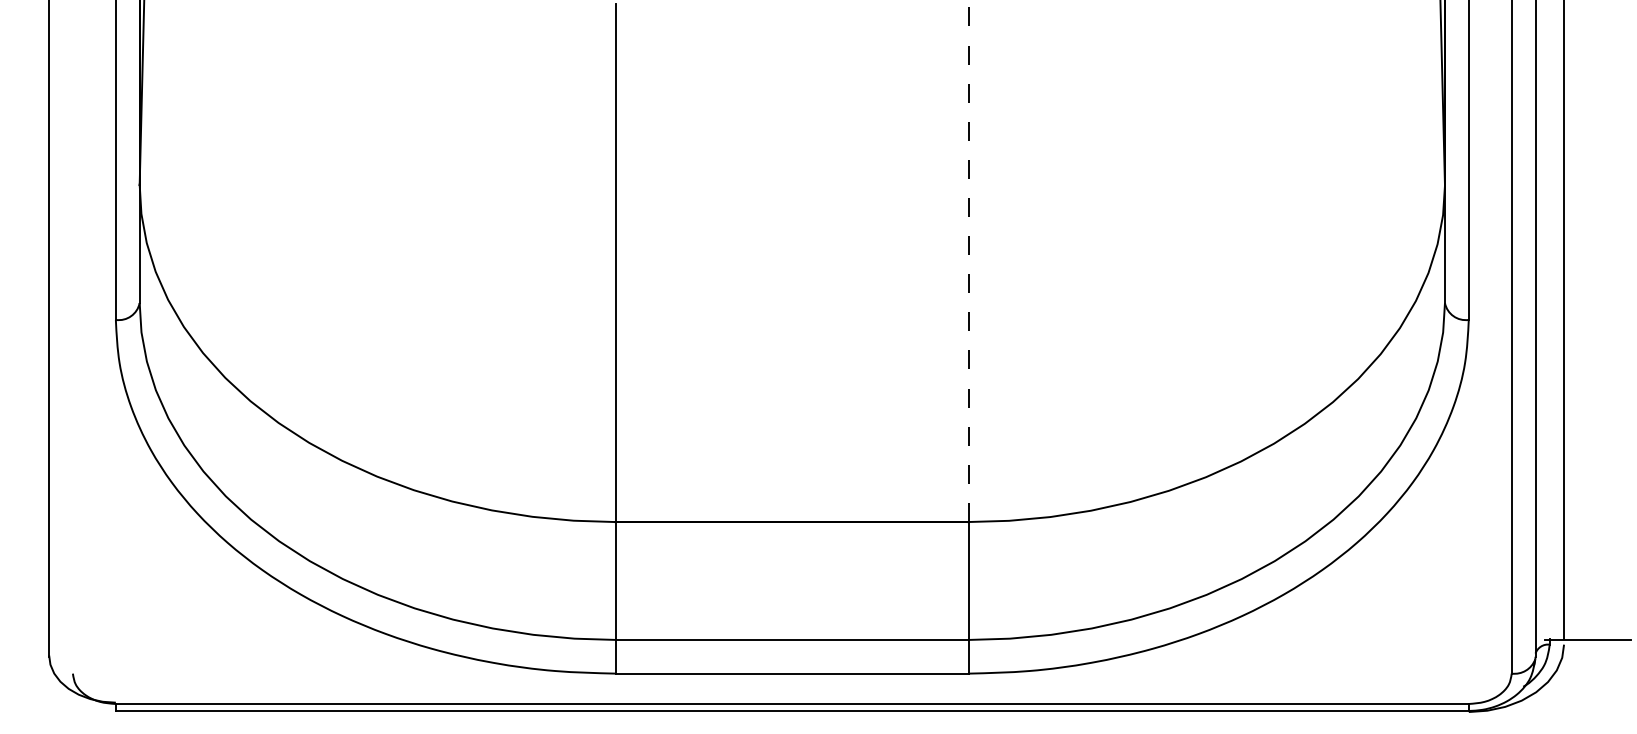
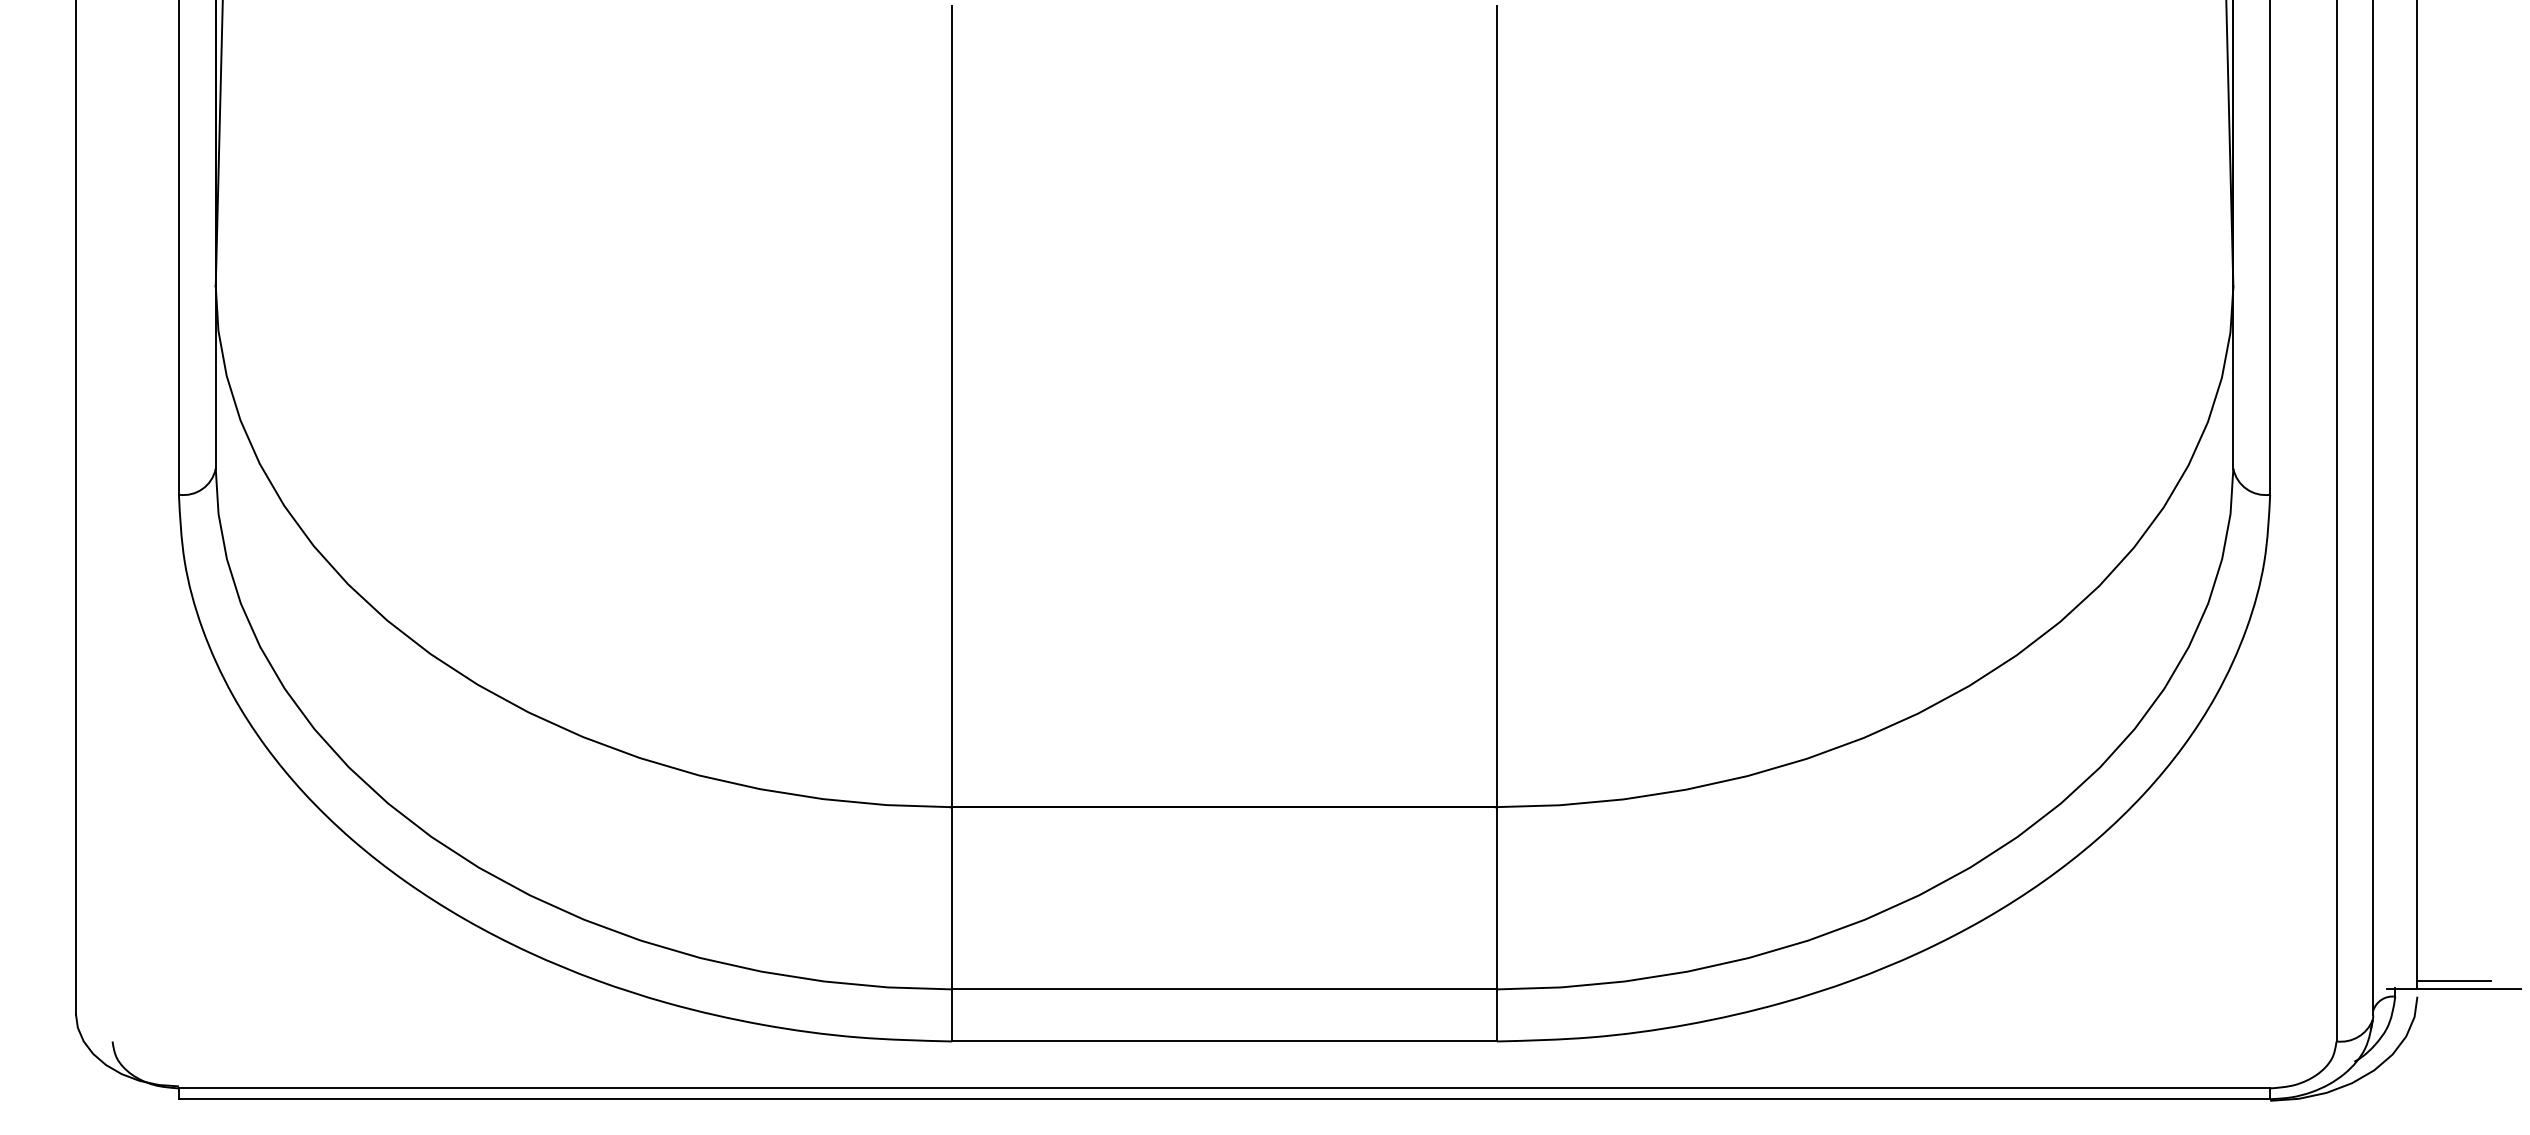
line: (968, 262) -> (1496, 405), dashed -> solid
line: (1587, 634) -> (2453, 980), added

